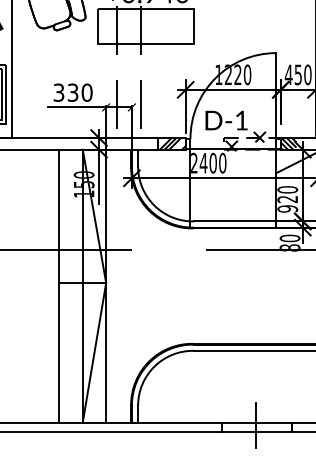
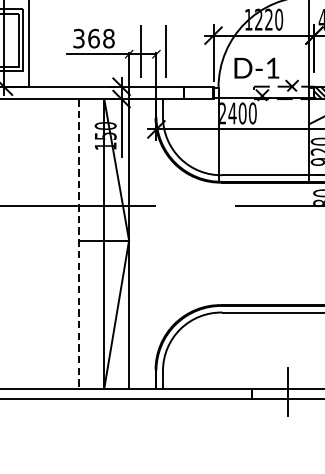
text: (79, 92) -> (100, 38), 330 -> 368
hatch: (171, 143) -> (198, 92), removed
line: (59, 286) -> (79, 244), solid -> dashed

